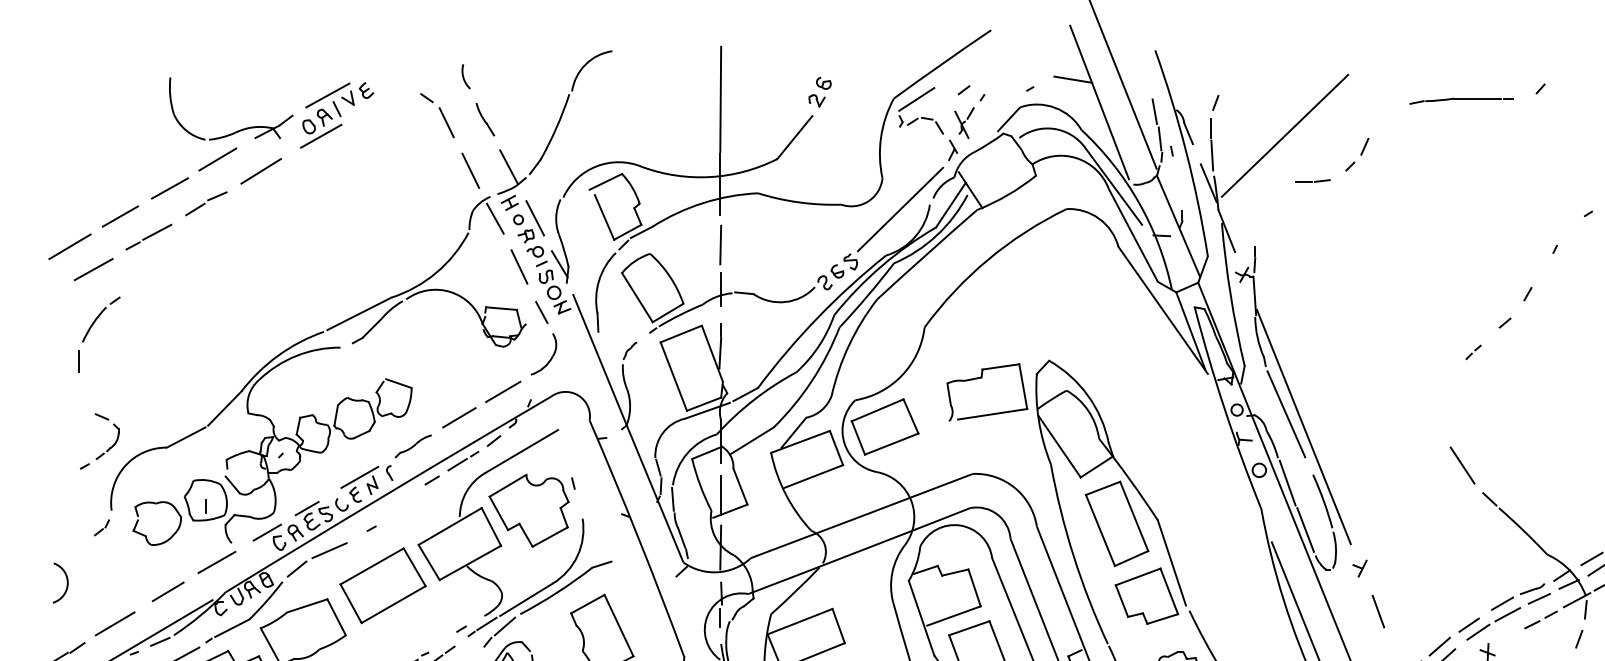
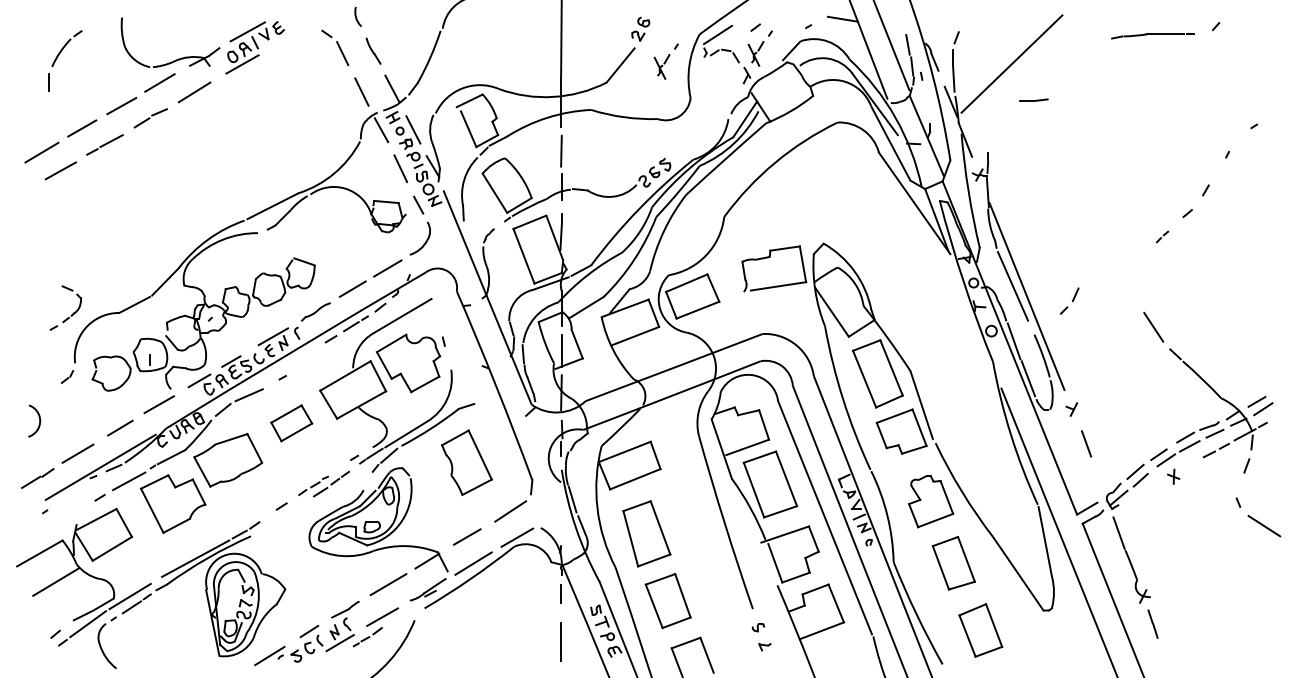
part: (851, 132) -> (665, 61), added
part: (1357, 153) -> (1069, 300), moved
line: (899, 209) -> (704, 122), removed
part: (91, 328) -> (59, 55), moved
part: (382, 586) -> (291, 423), size x0.6

